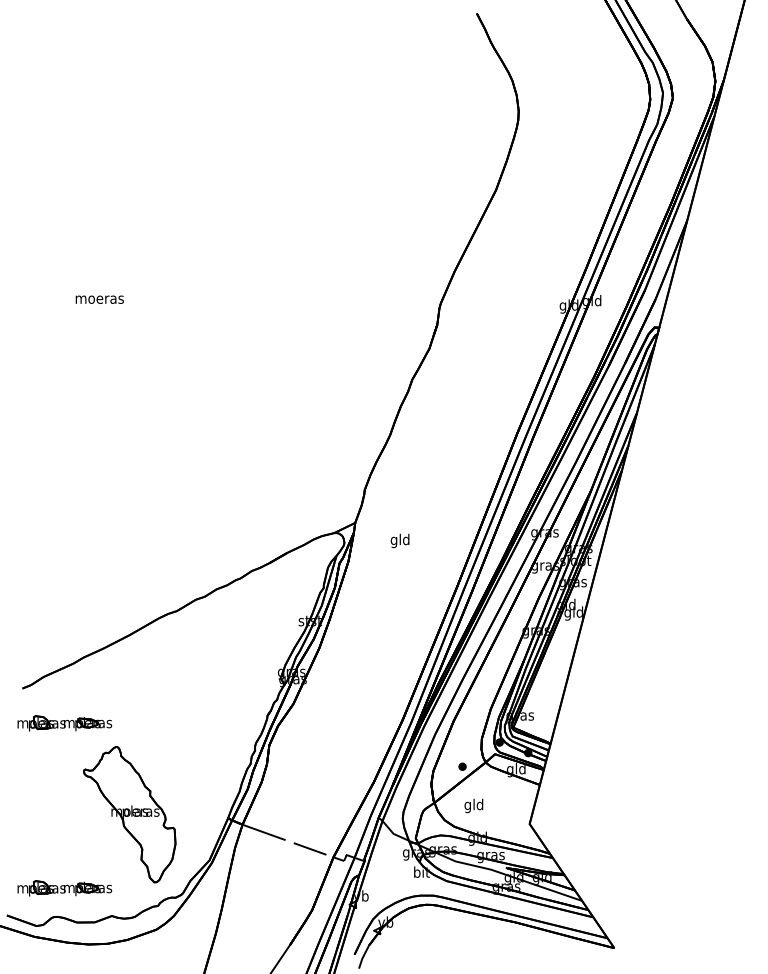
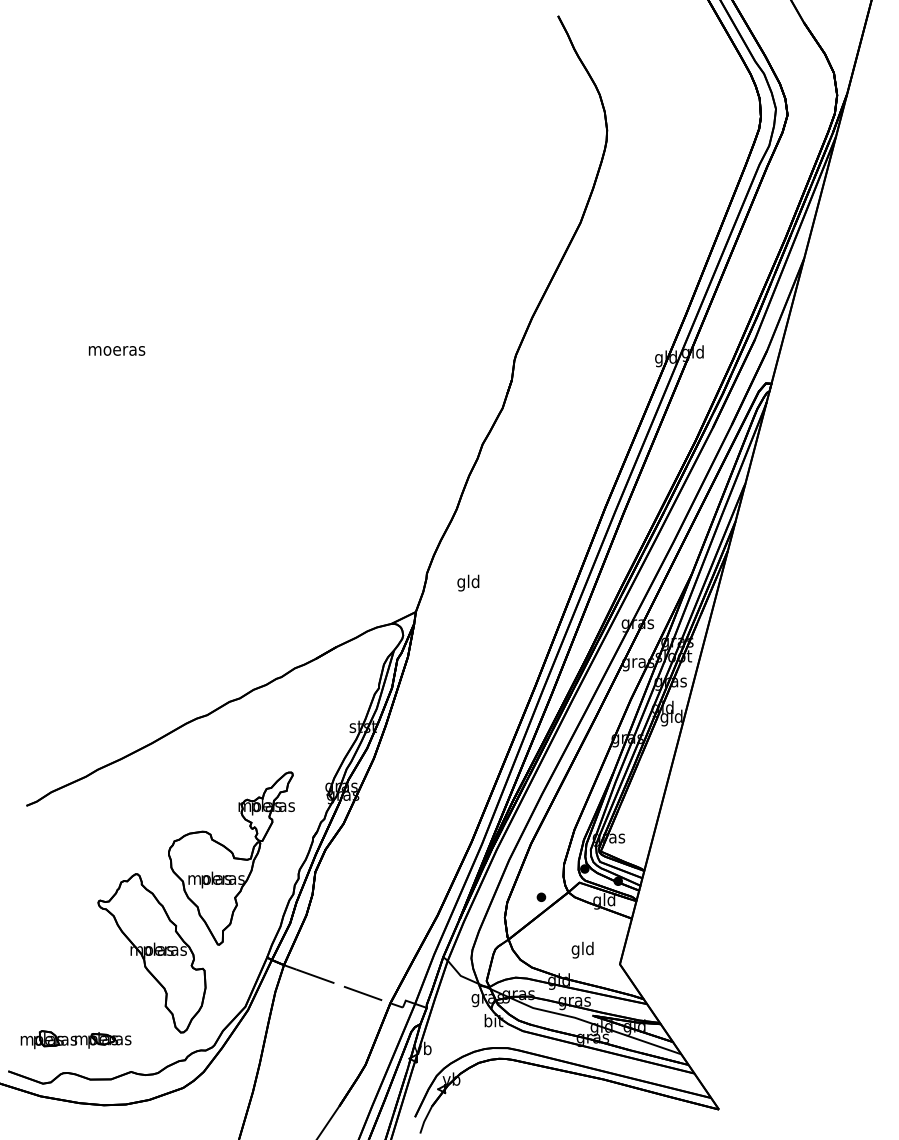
text: (400, 540) -> (468, 582), moved
part: (64, 723) -> (75, 846), removed
part: (197, 733) -> (231, 858), added
text: (473, 805) -> (582, 949), moved

